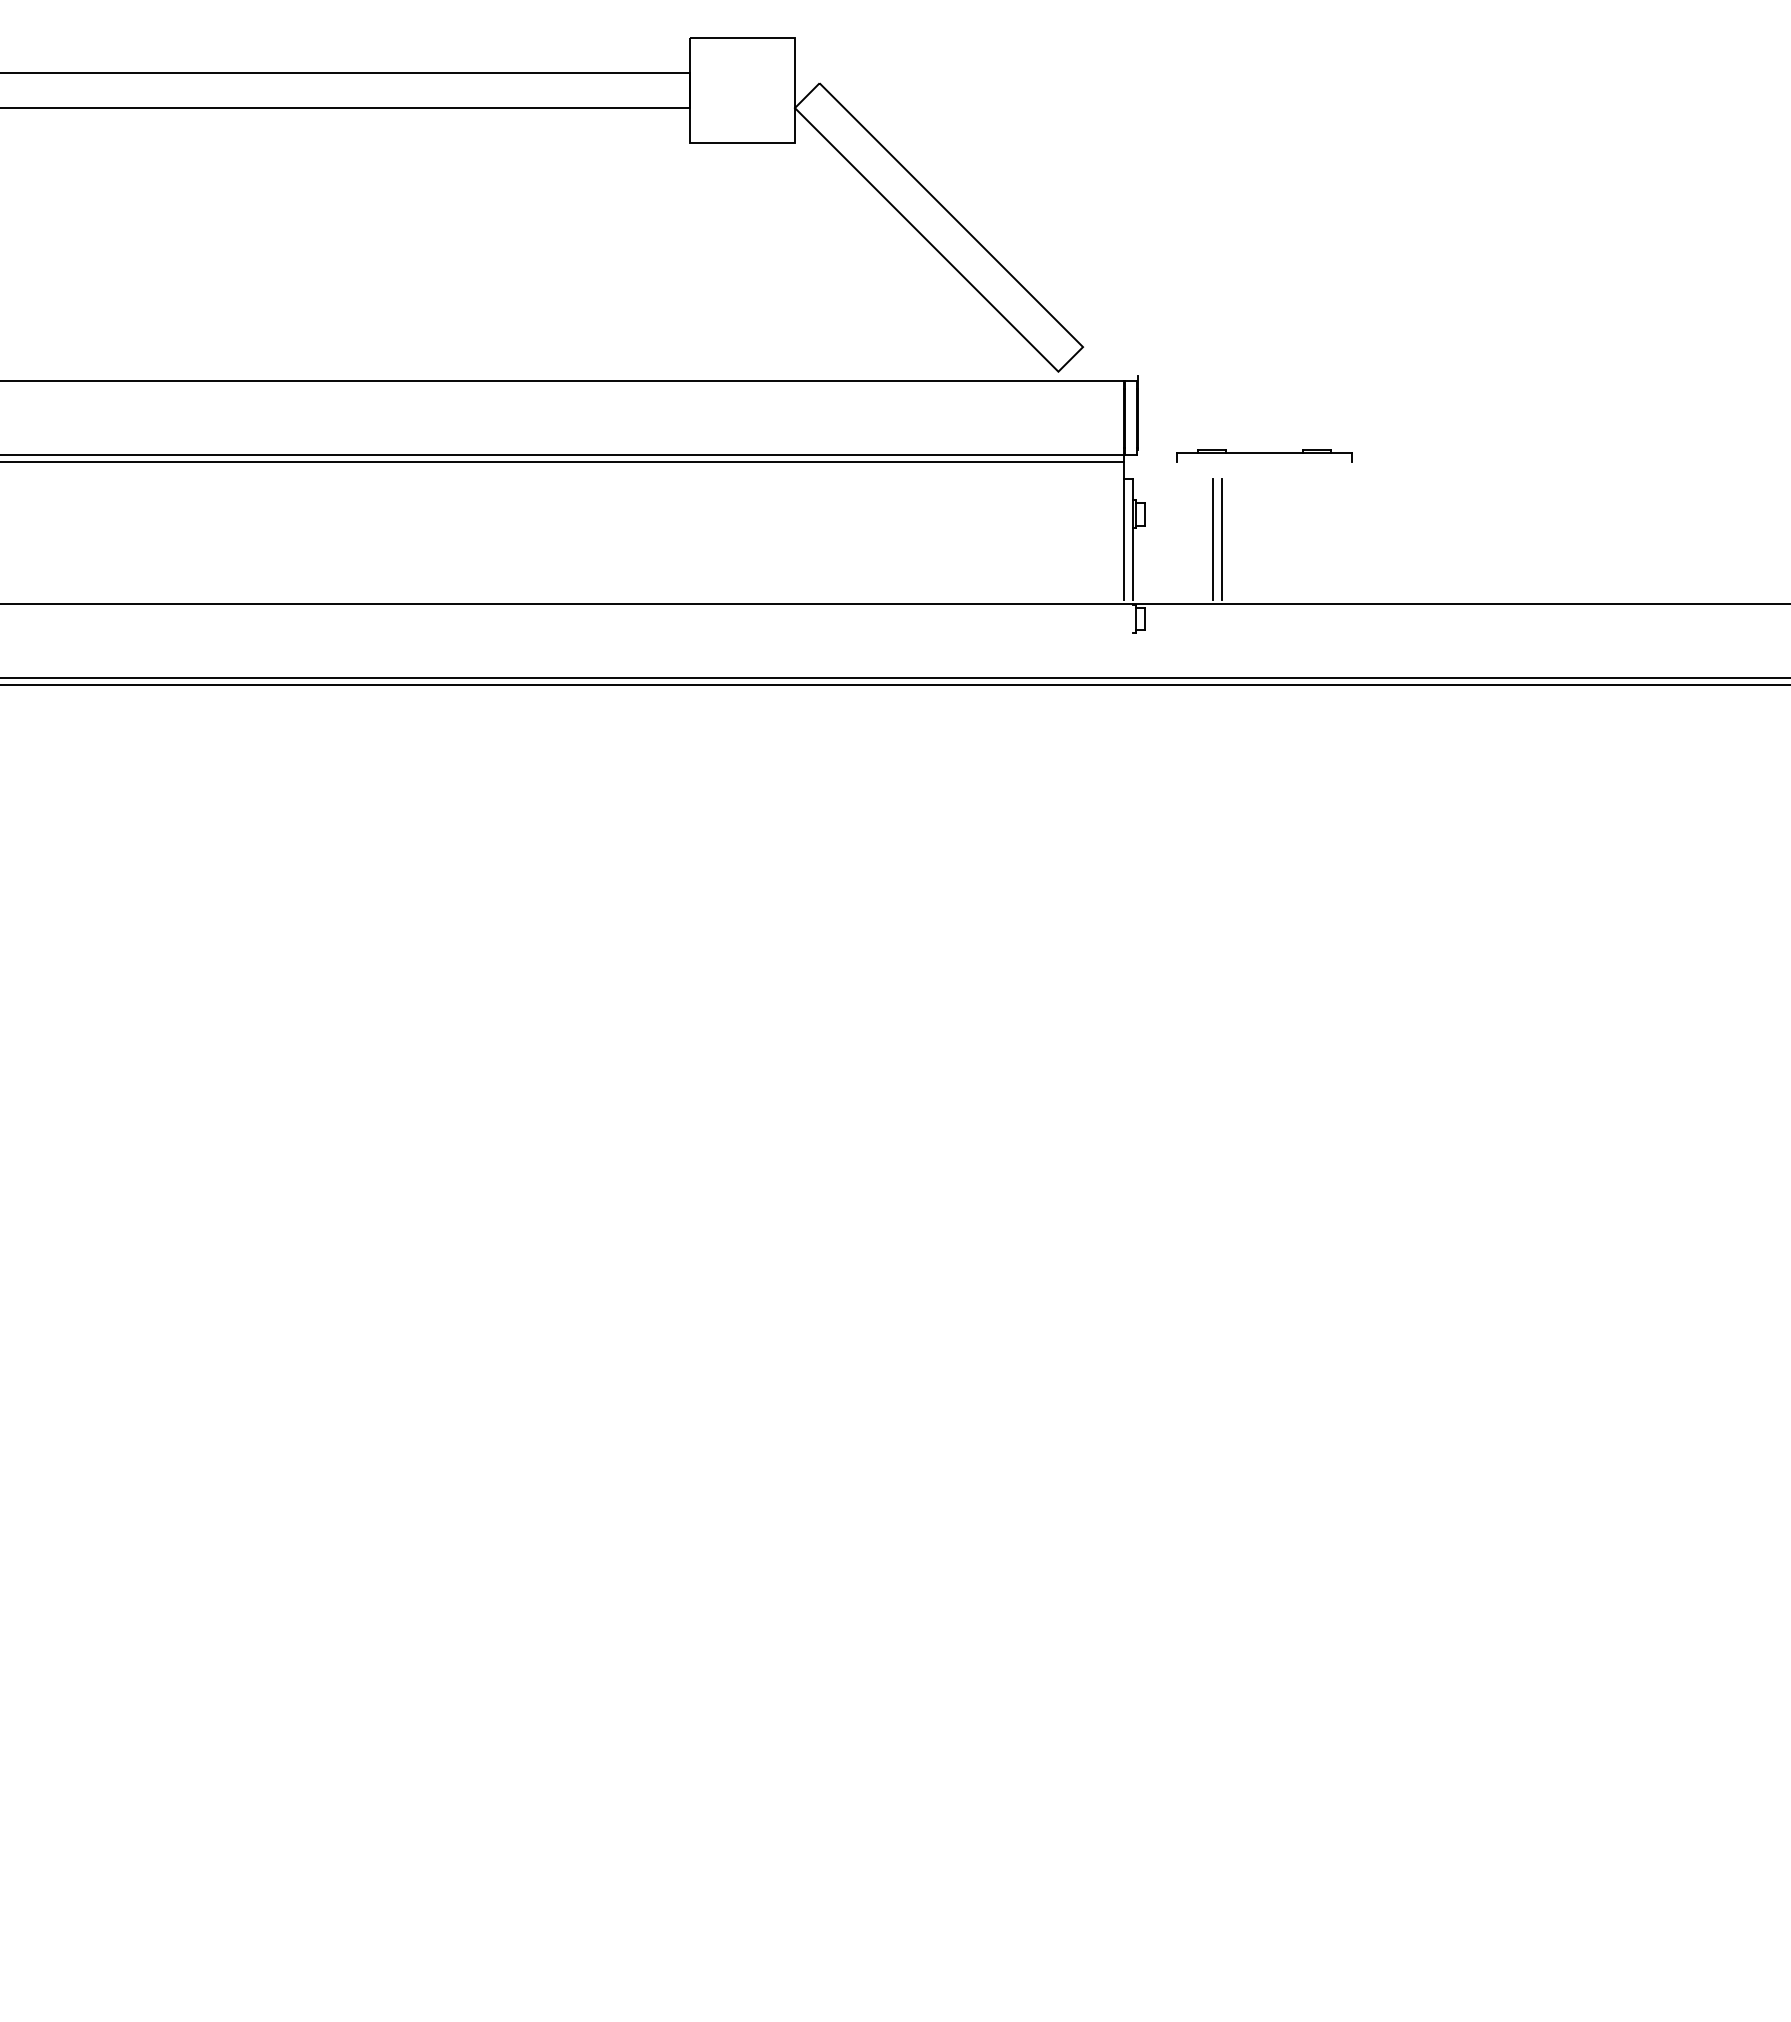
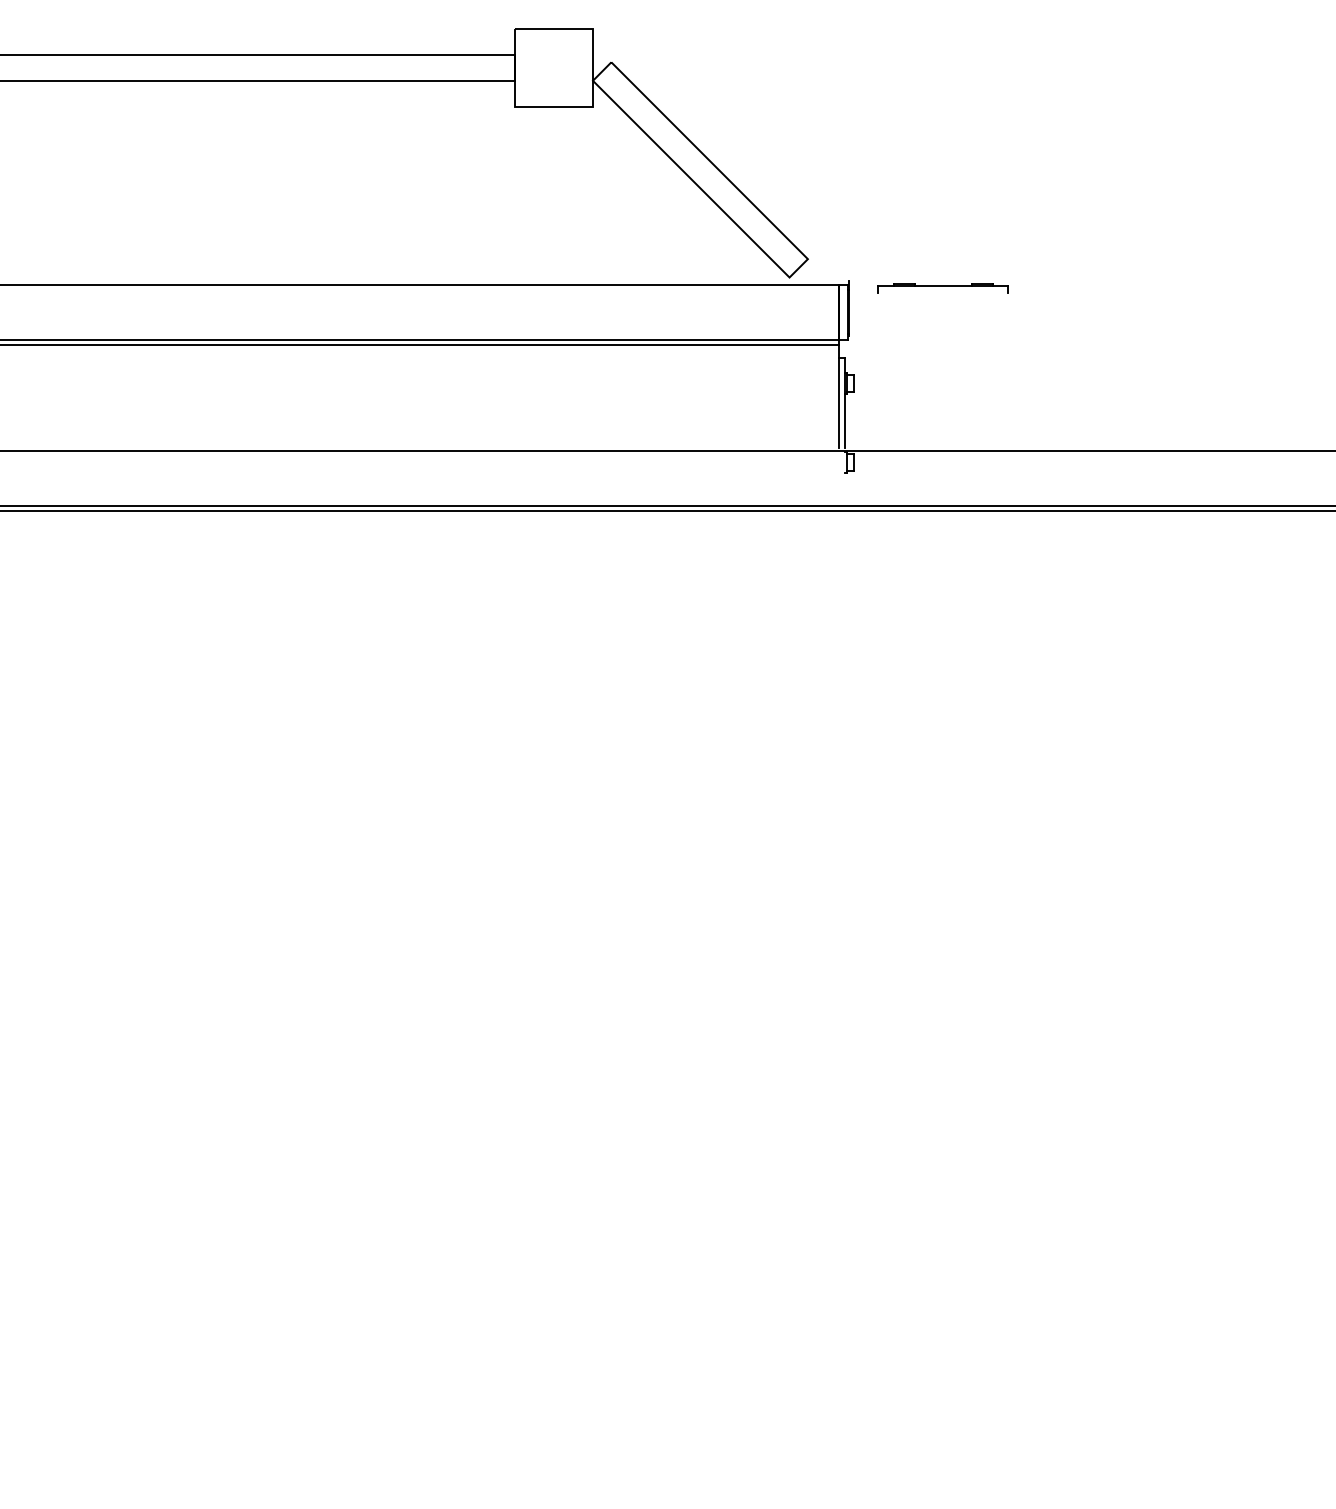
part: (1264, 455) -> (943, 287), moved
line: (1213, 539) -> (905, 402), removed
line: (1222, 539) -> (911, 402), removed

